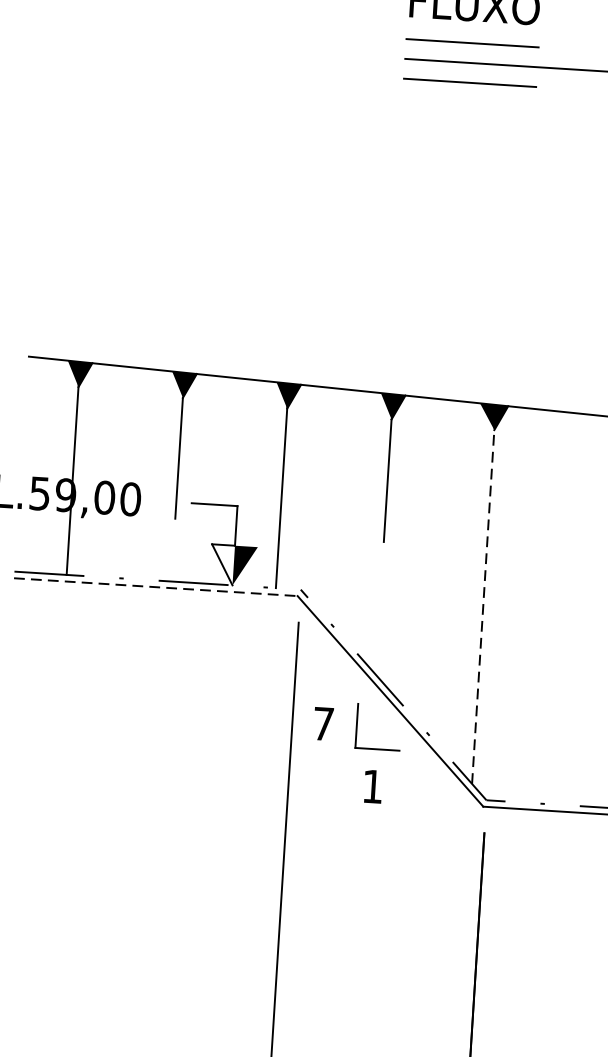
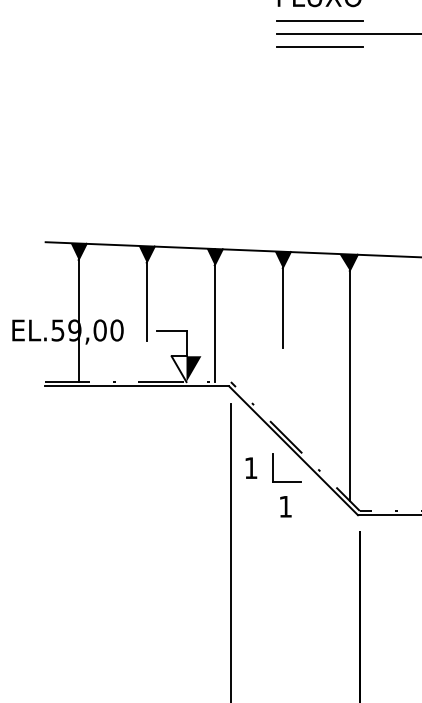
line: (156, 587) -> (137, 386), dashed -> solid
line: (483, 594) -> (349, 377), dashed -> solid
text: (324, 723) -> (251, 467), 7 -> 1

